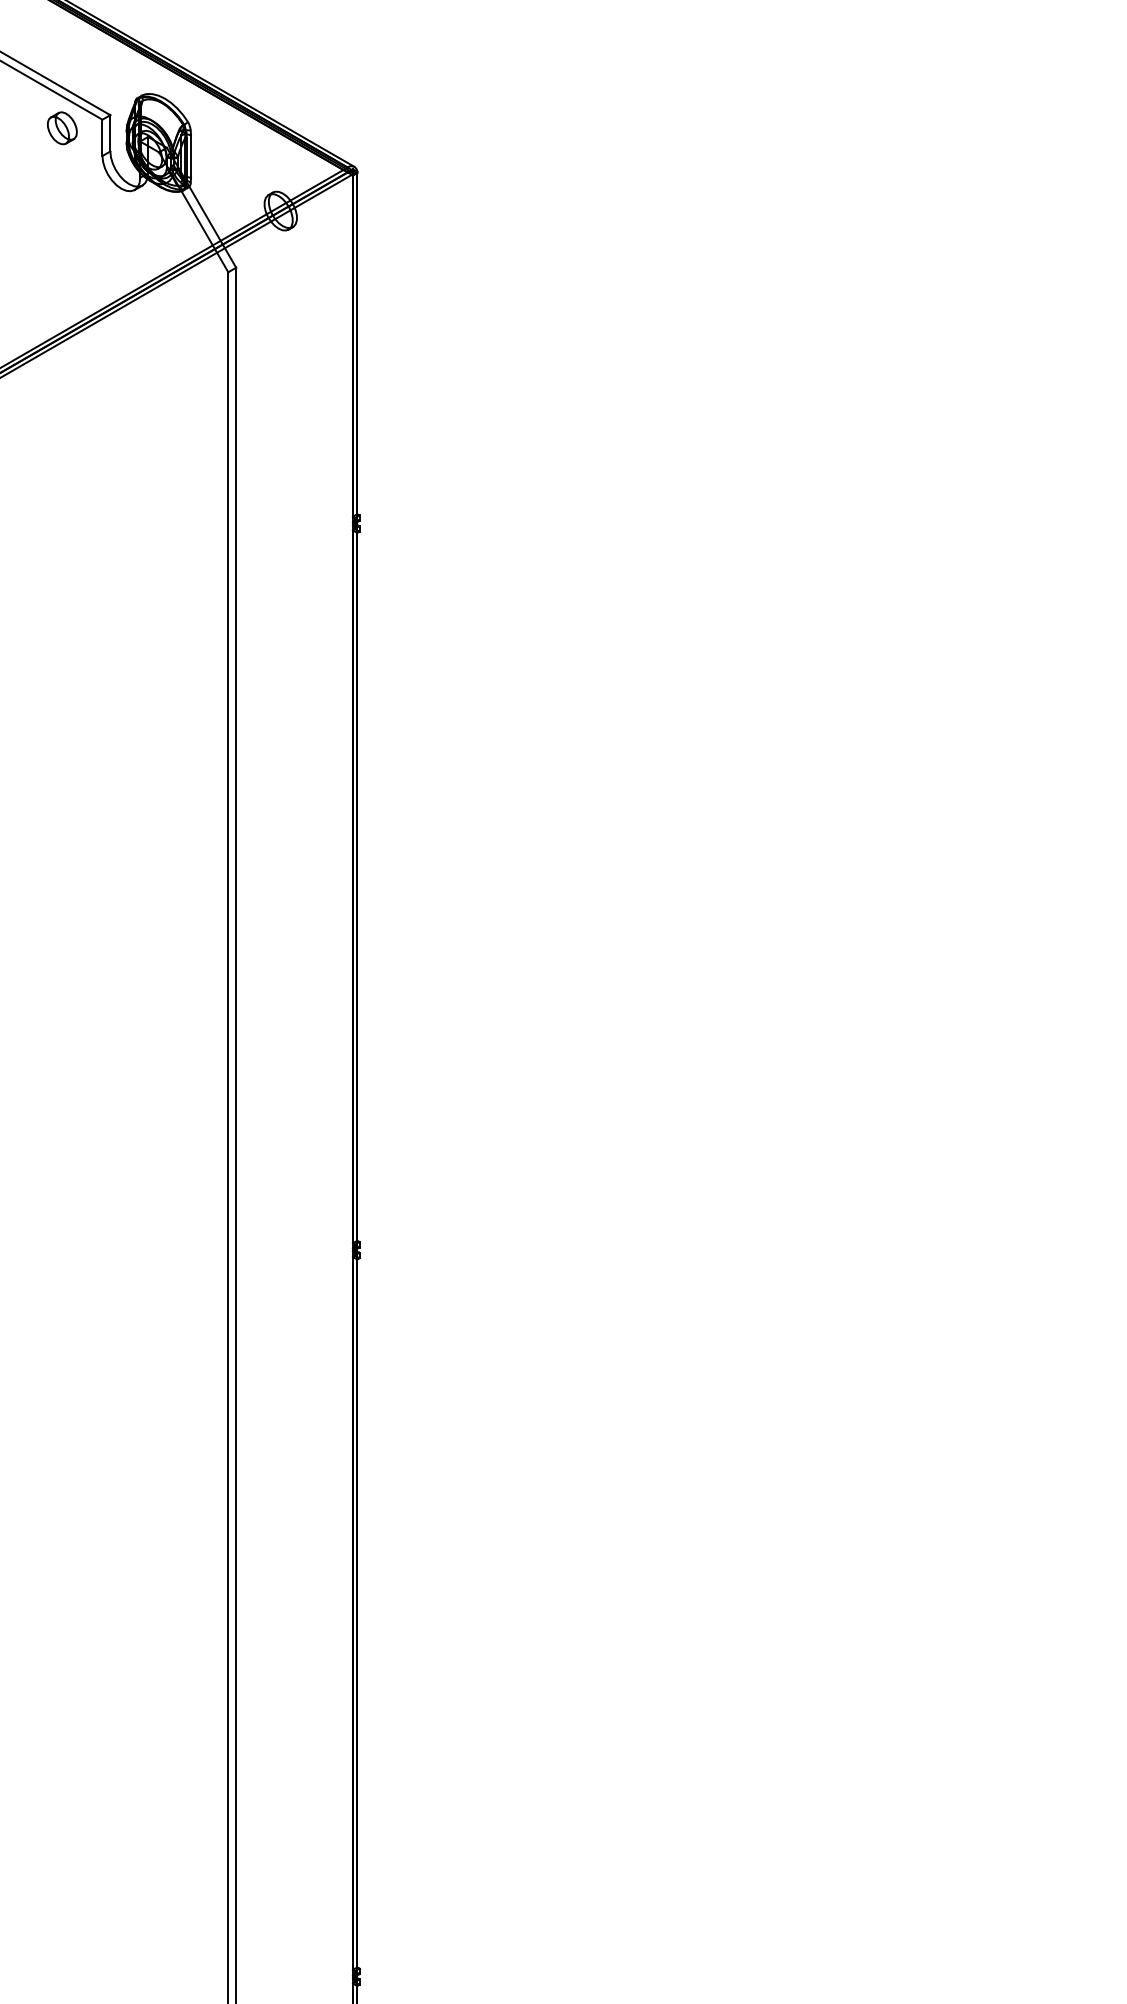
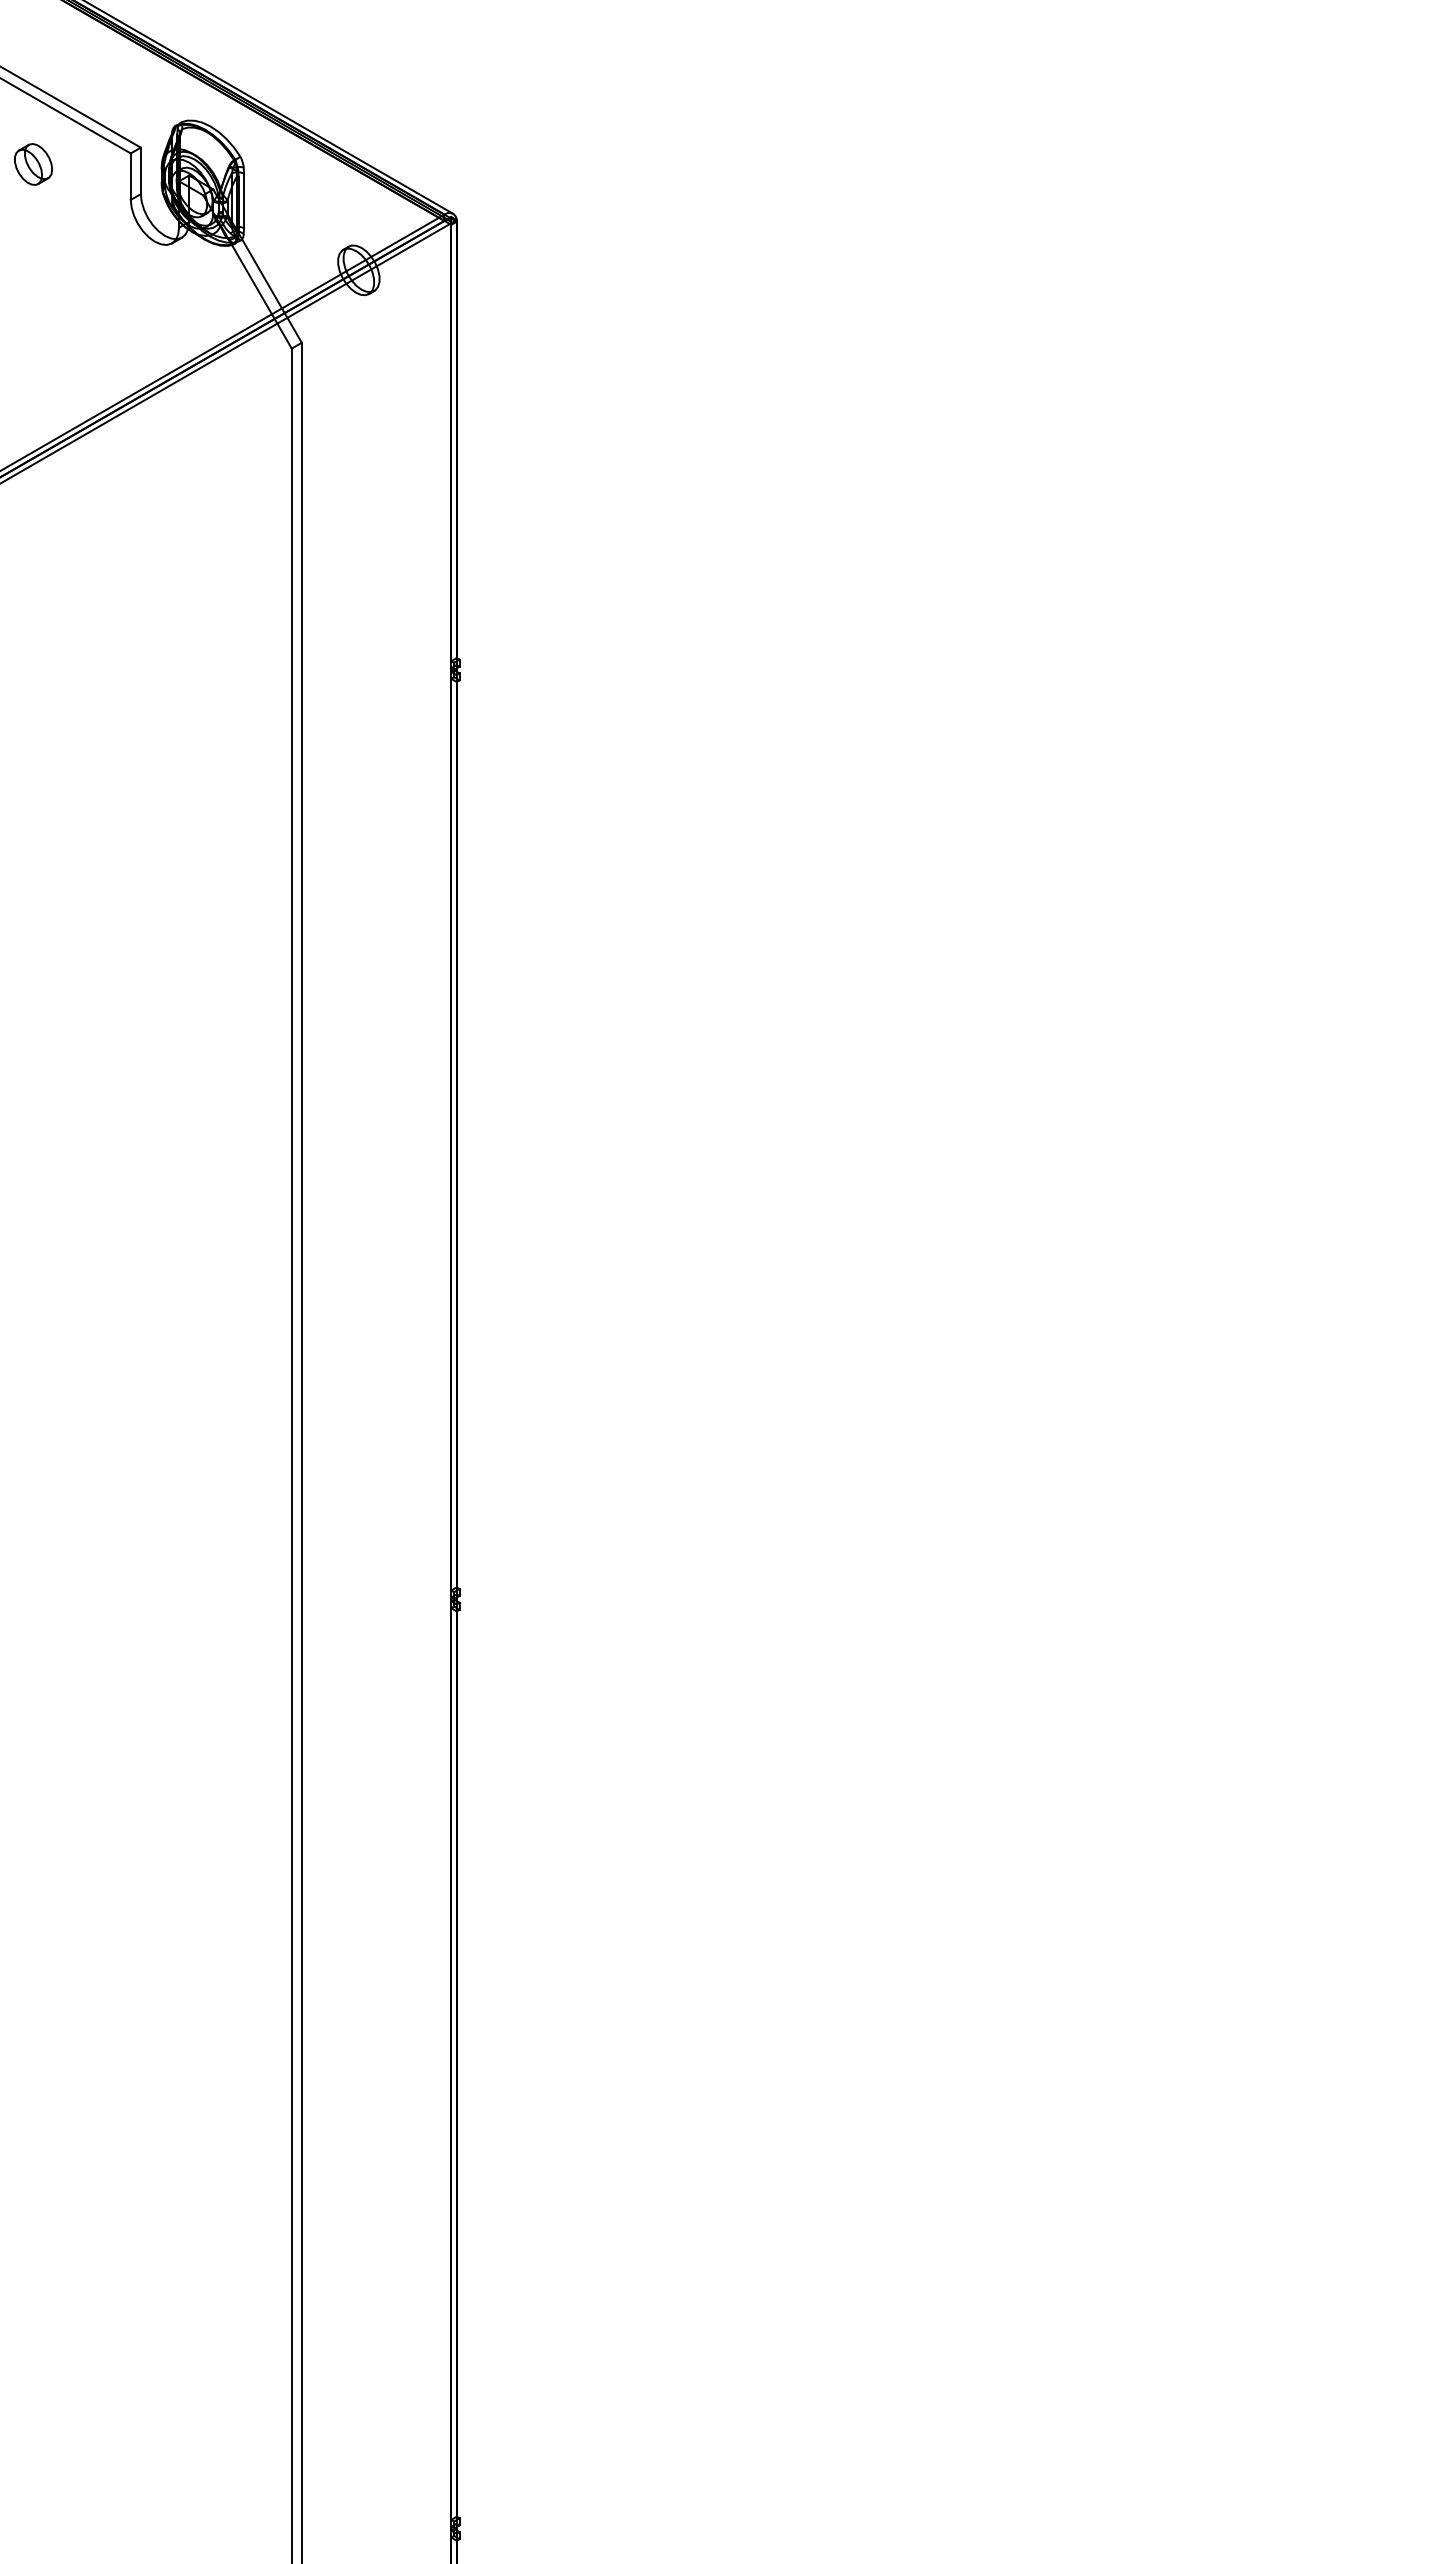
part: (62, 128) -> (33, 164), moved

